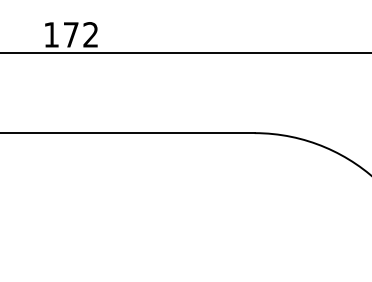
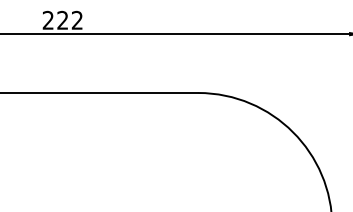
text: (61, 33) -> (55, 19), 172 -> 222

